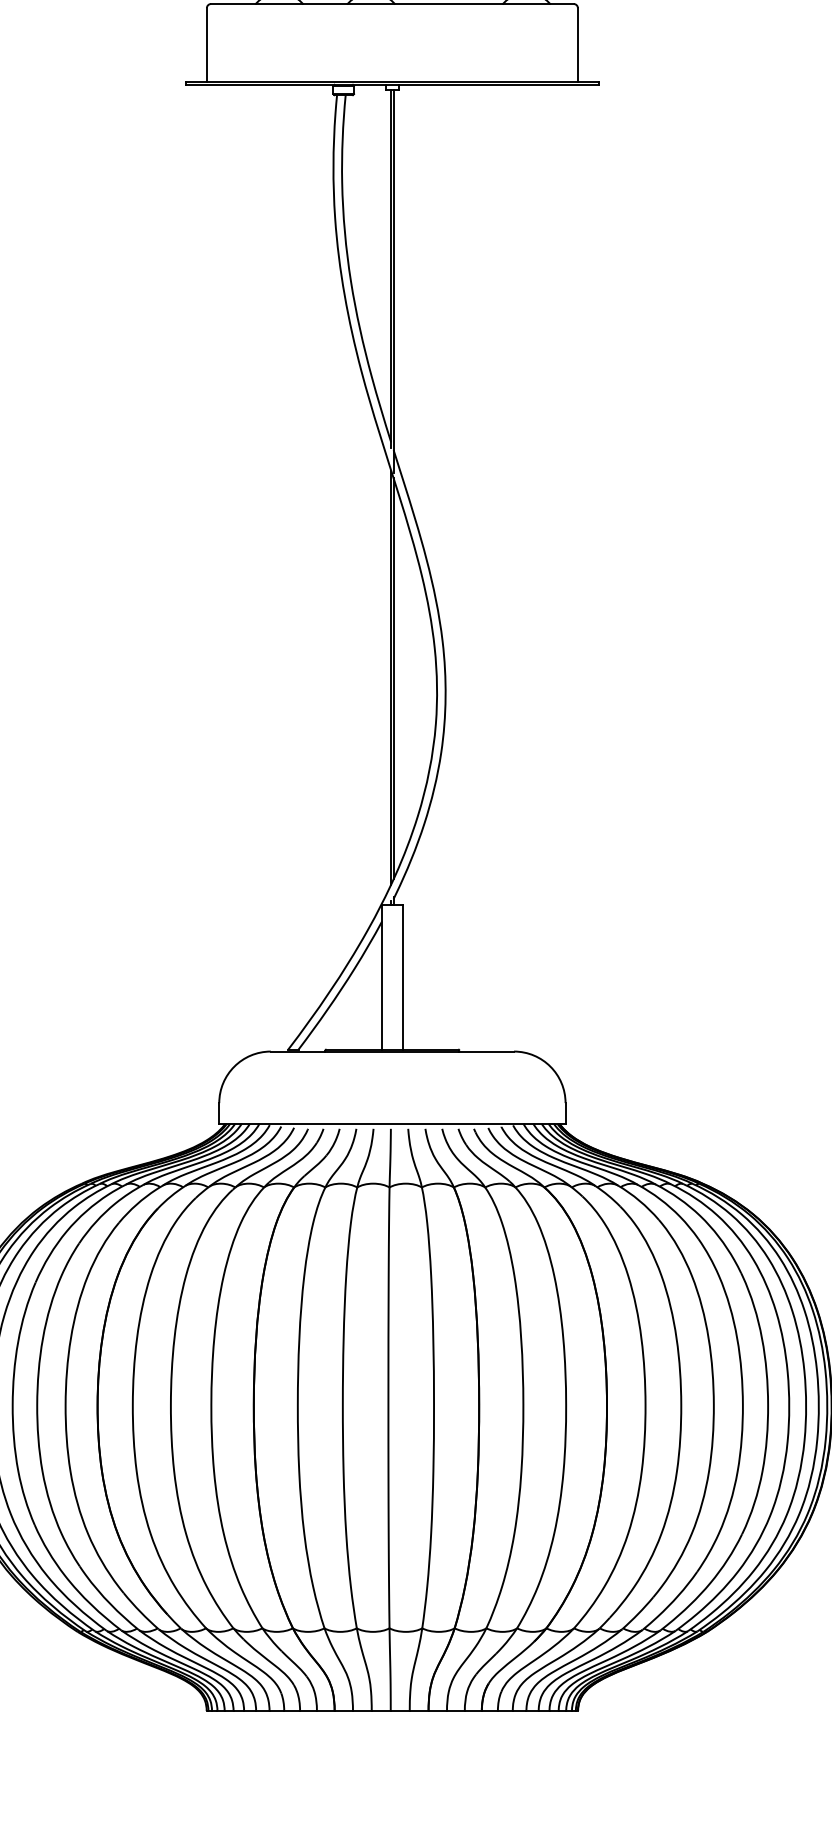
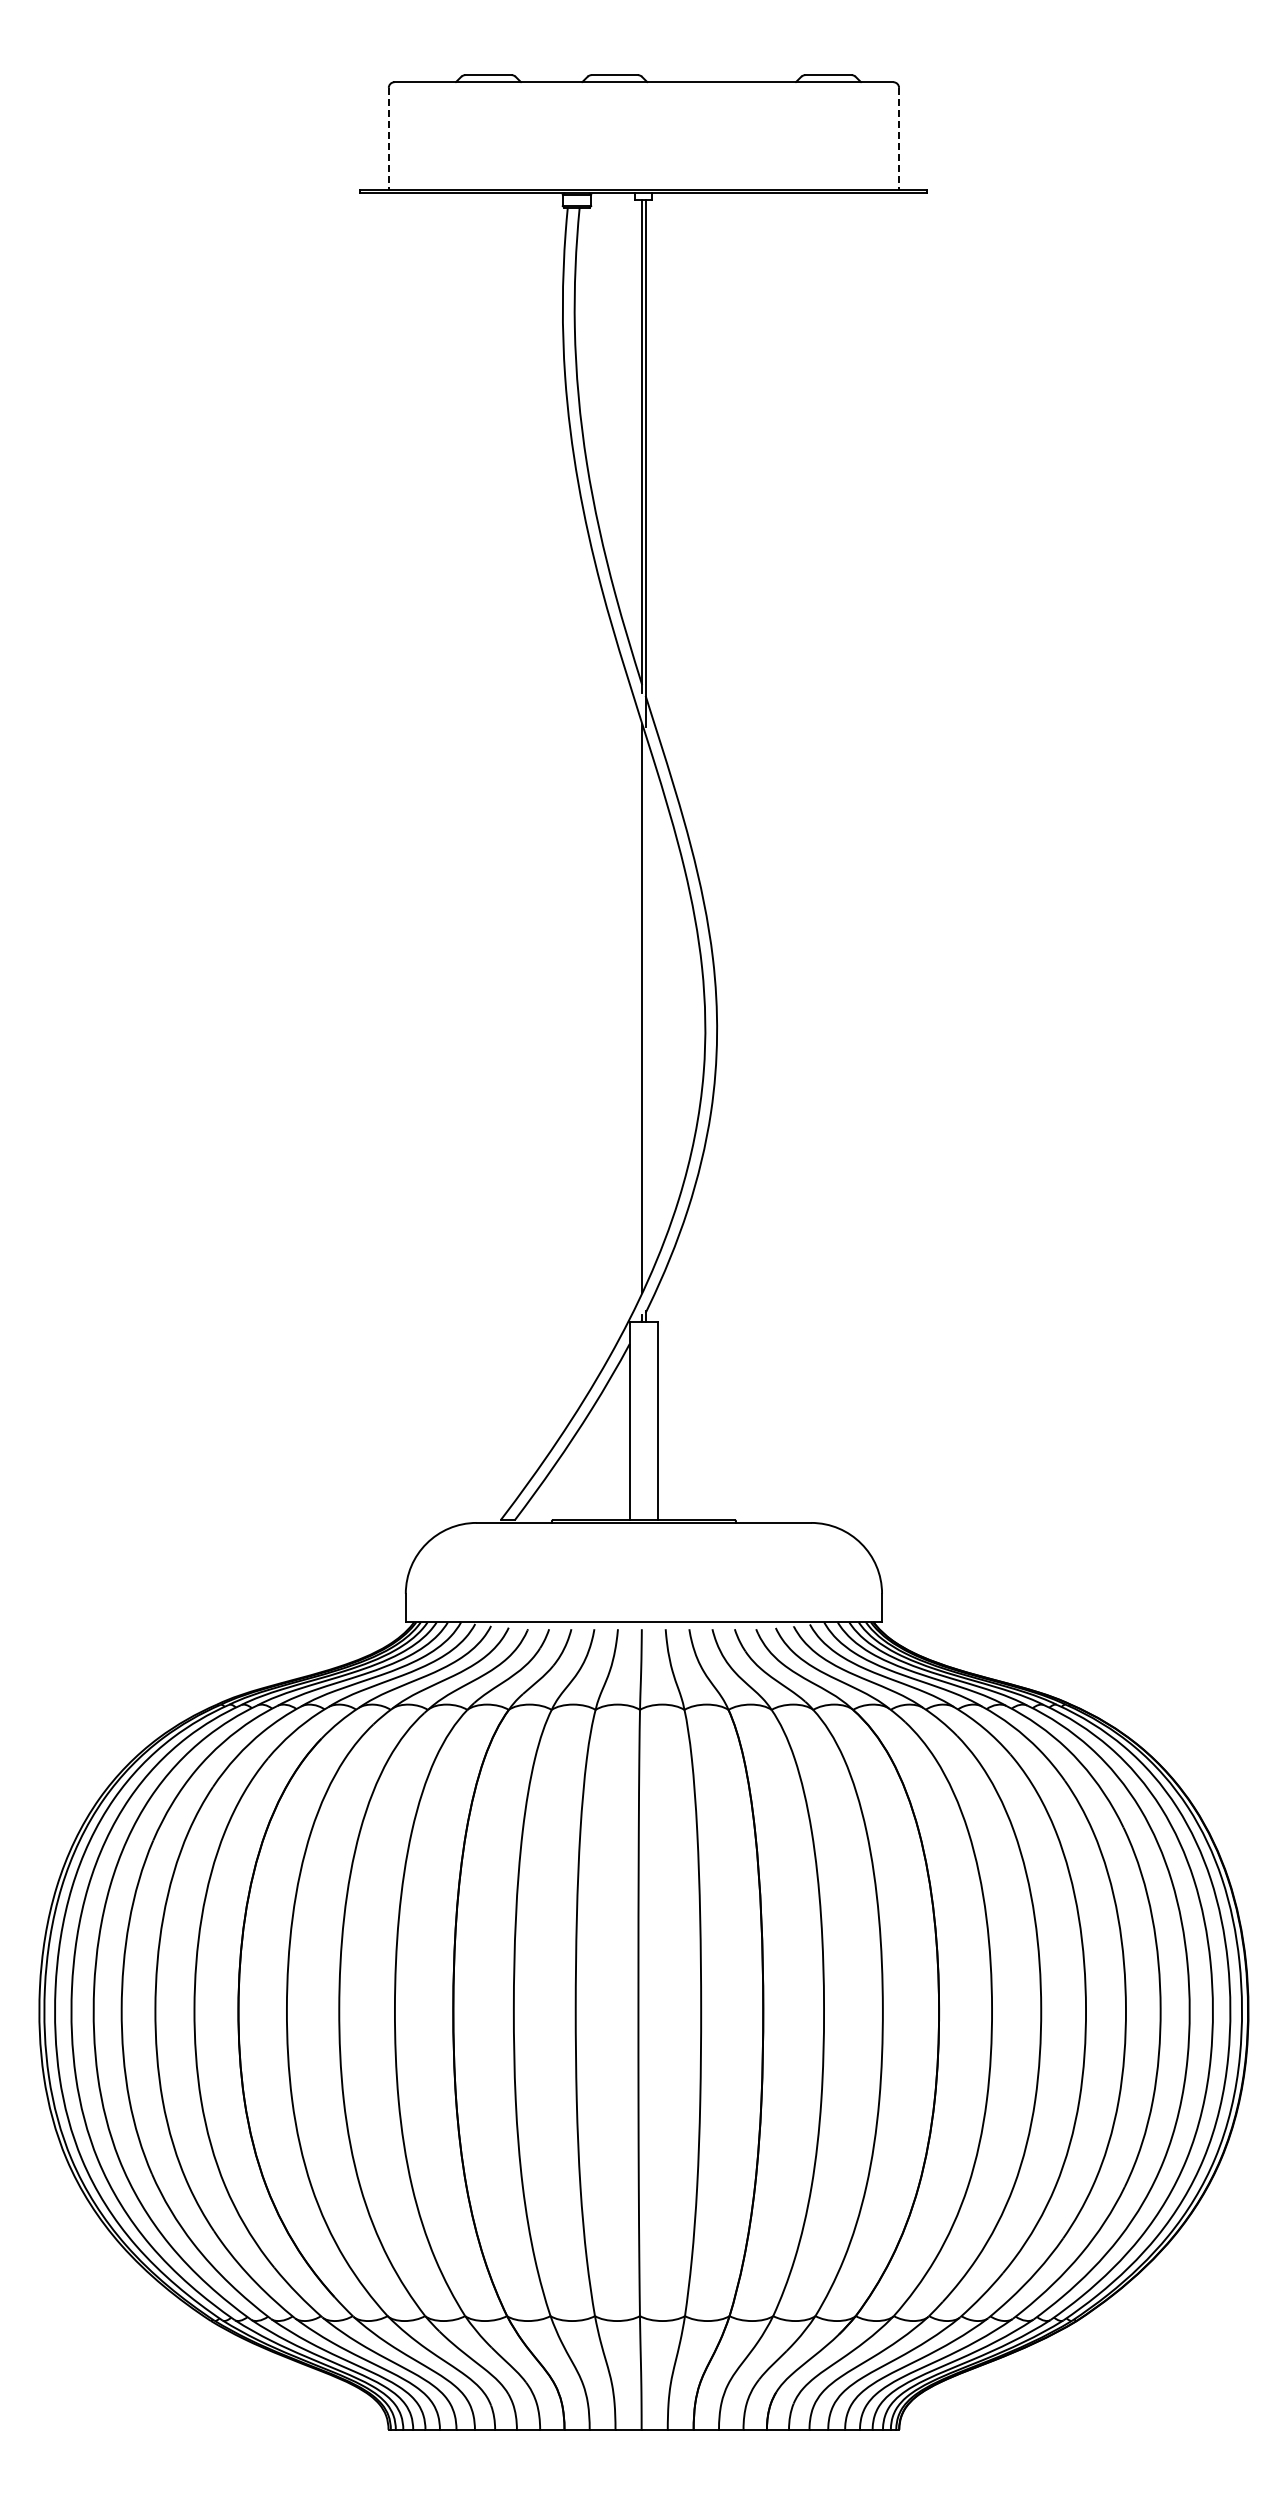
line: (206, 45) -> (388, 139), solid -> dashed
line: (578, 45) -> (899, 139), solid -> dashed
line: (393, 678) -> (645, 1010), removed

